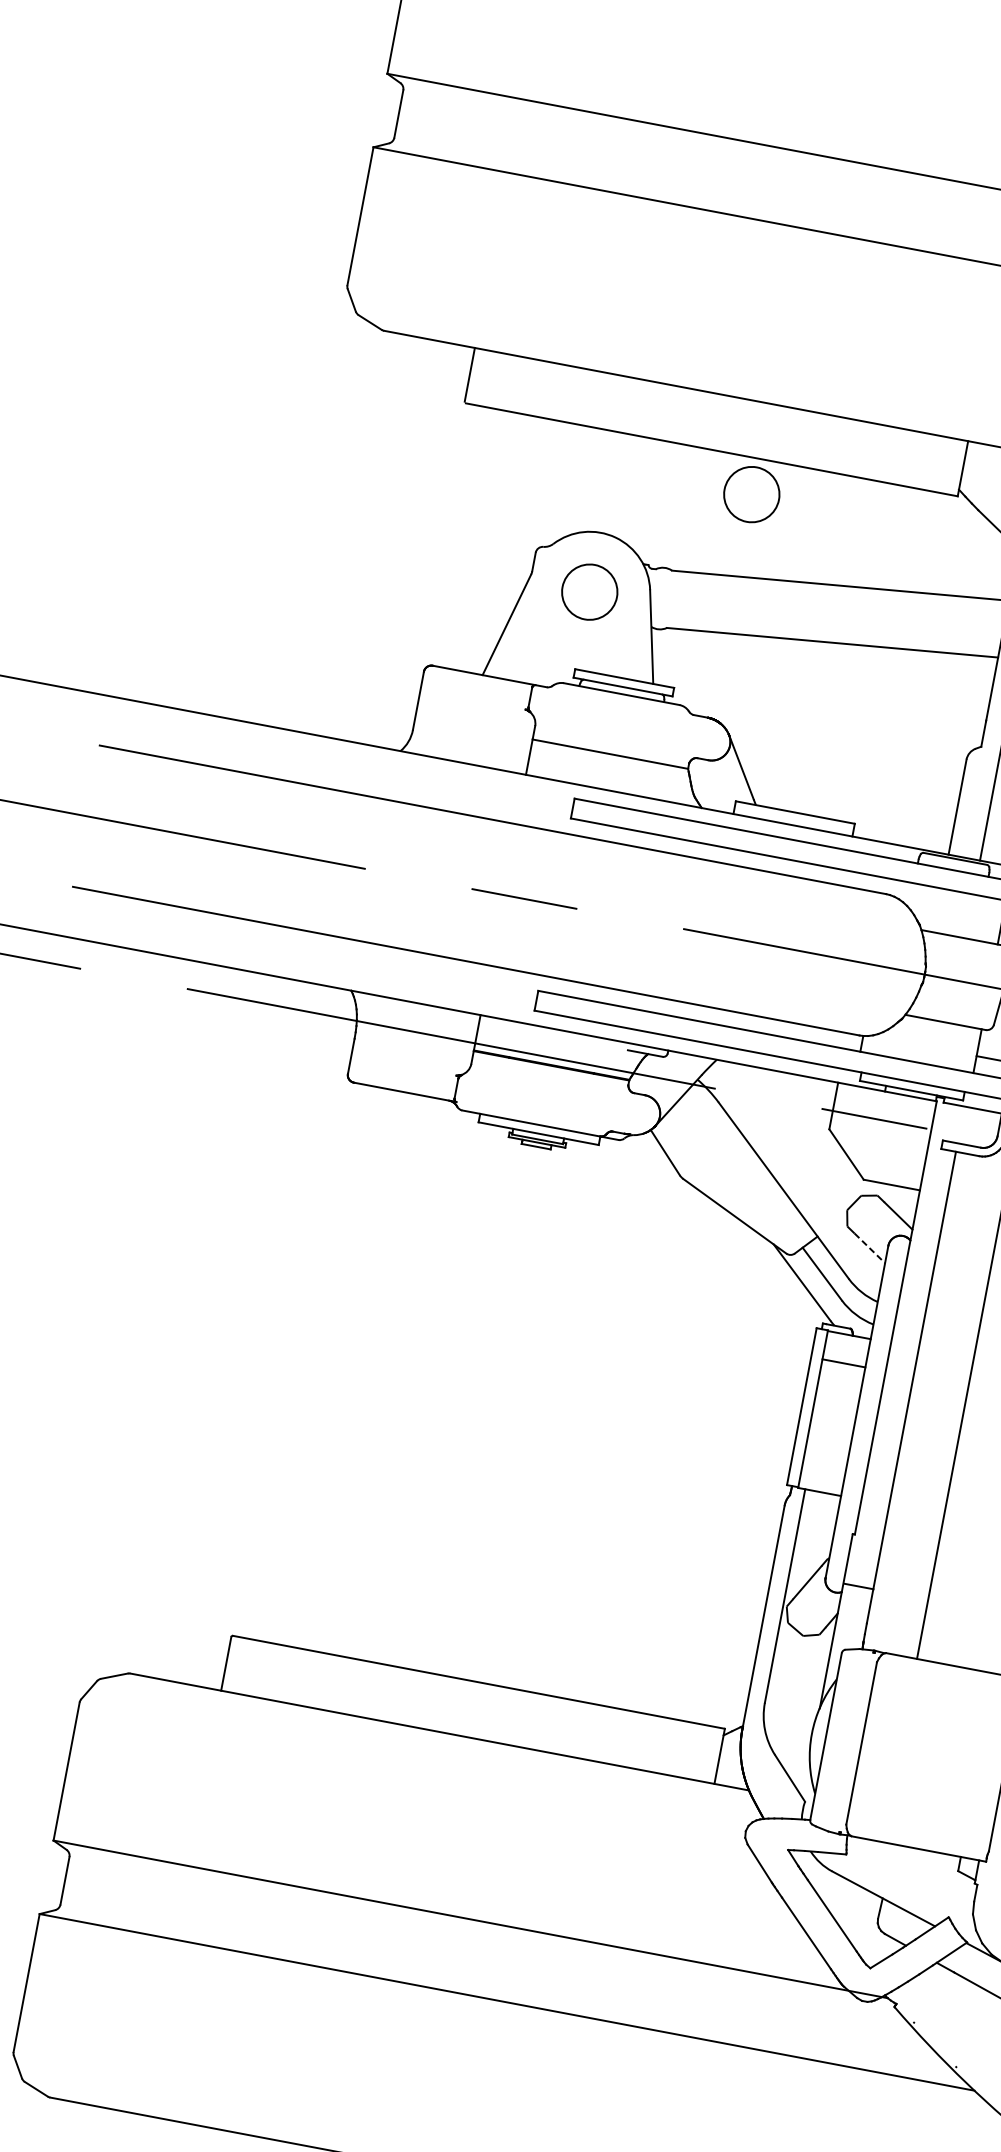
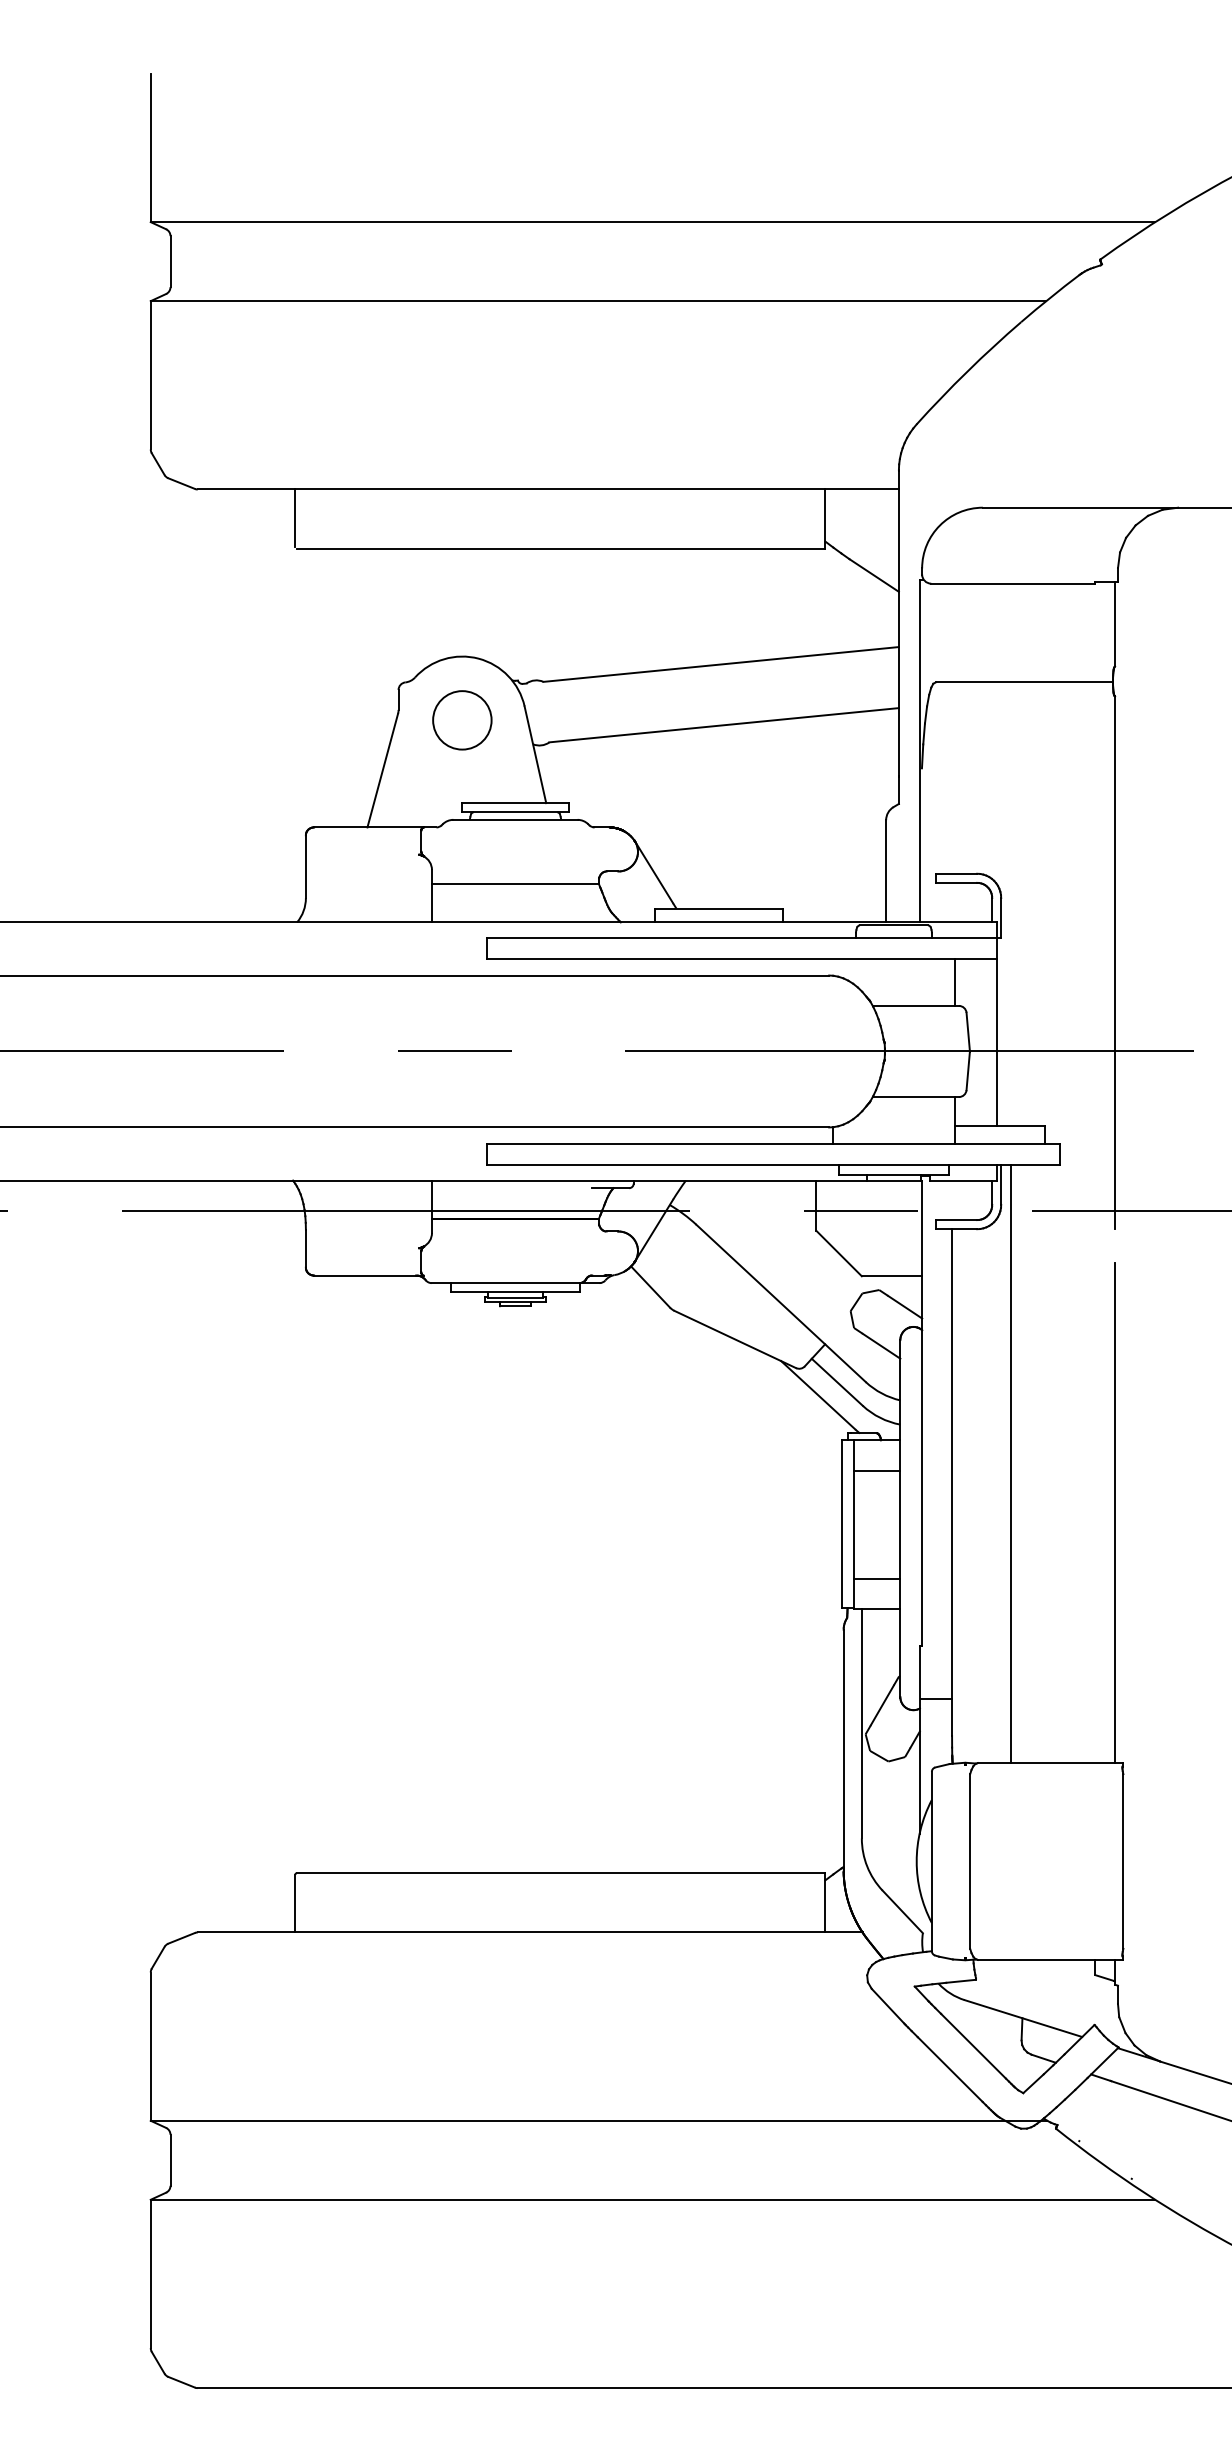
circle: (751, 494) -> (611, 587), removed
line: (870, 1248) -> (882, 1346), dashed -> solid
line: (825, 1463) -> (877, 1578), added

